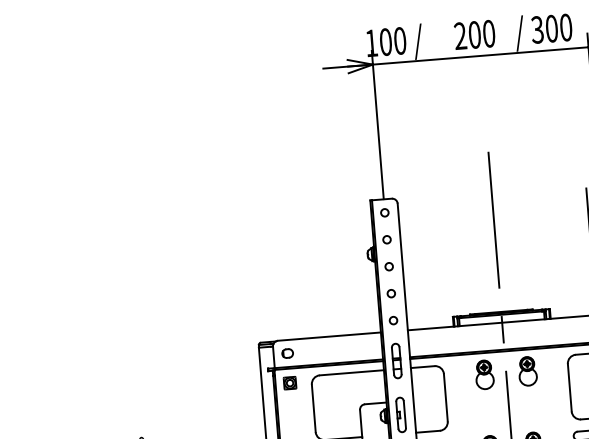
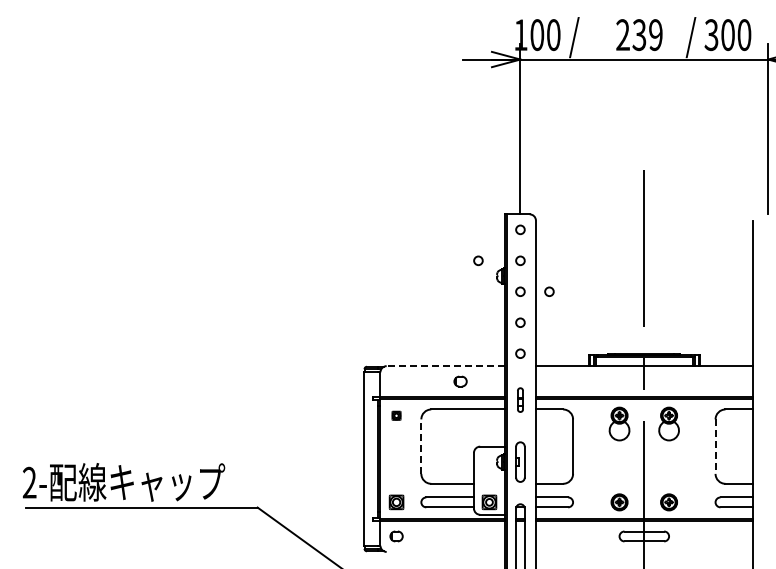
text: (481, 34) -> (647, 35), 200 -> 239
circle: (350, 242) -> (478, 260), added
circle: (414, 264) -> (549, 291), added
line: (329, 336) -> (445, 366), solid -> dashed
part: (287, 353) -> (460, 381), moved
part: (396, 360) -> (520, 399), size x0.6
part: (289, 383) -> (396, 415), size x0.6
line: (569, 388) -> (715, 447), solid -> dashed
line: (313, 408) -> (421, 446), solid -> dashed

